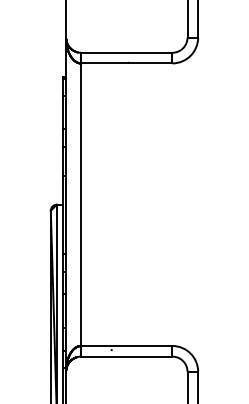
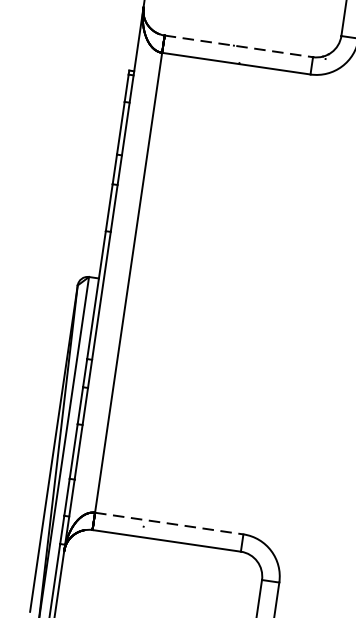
line: (126, 52) -> (238, 45), solid -> dashed
line: (126, 345) -> (168, 522), solid -> dashed

